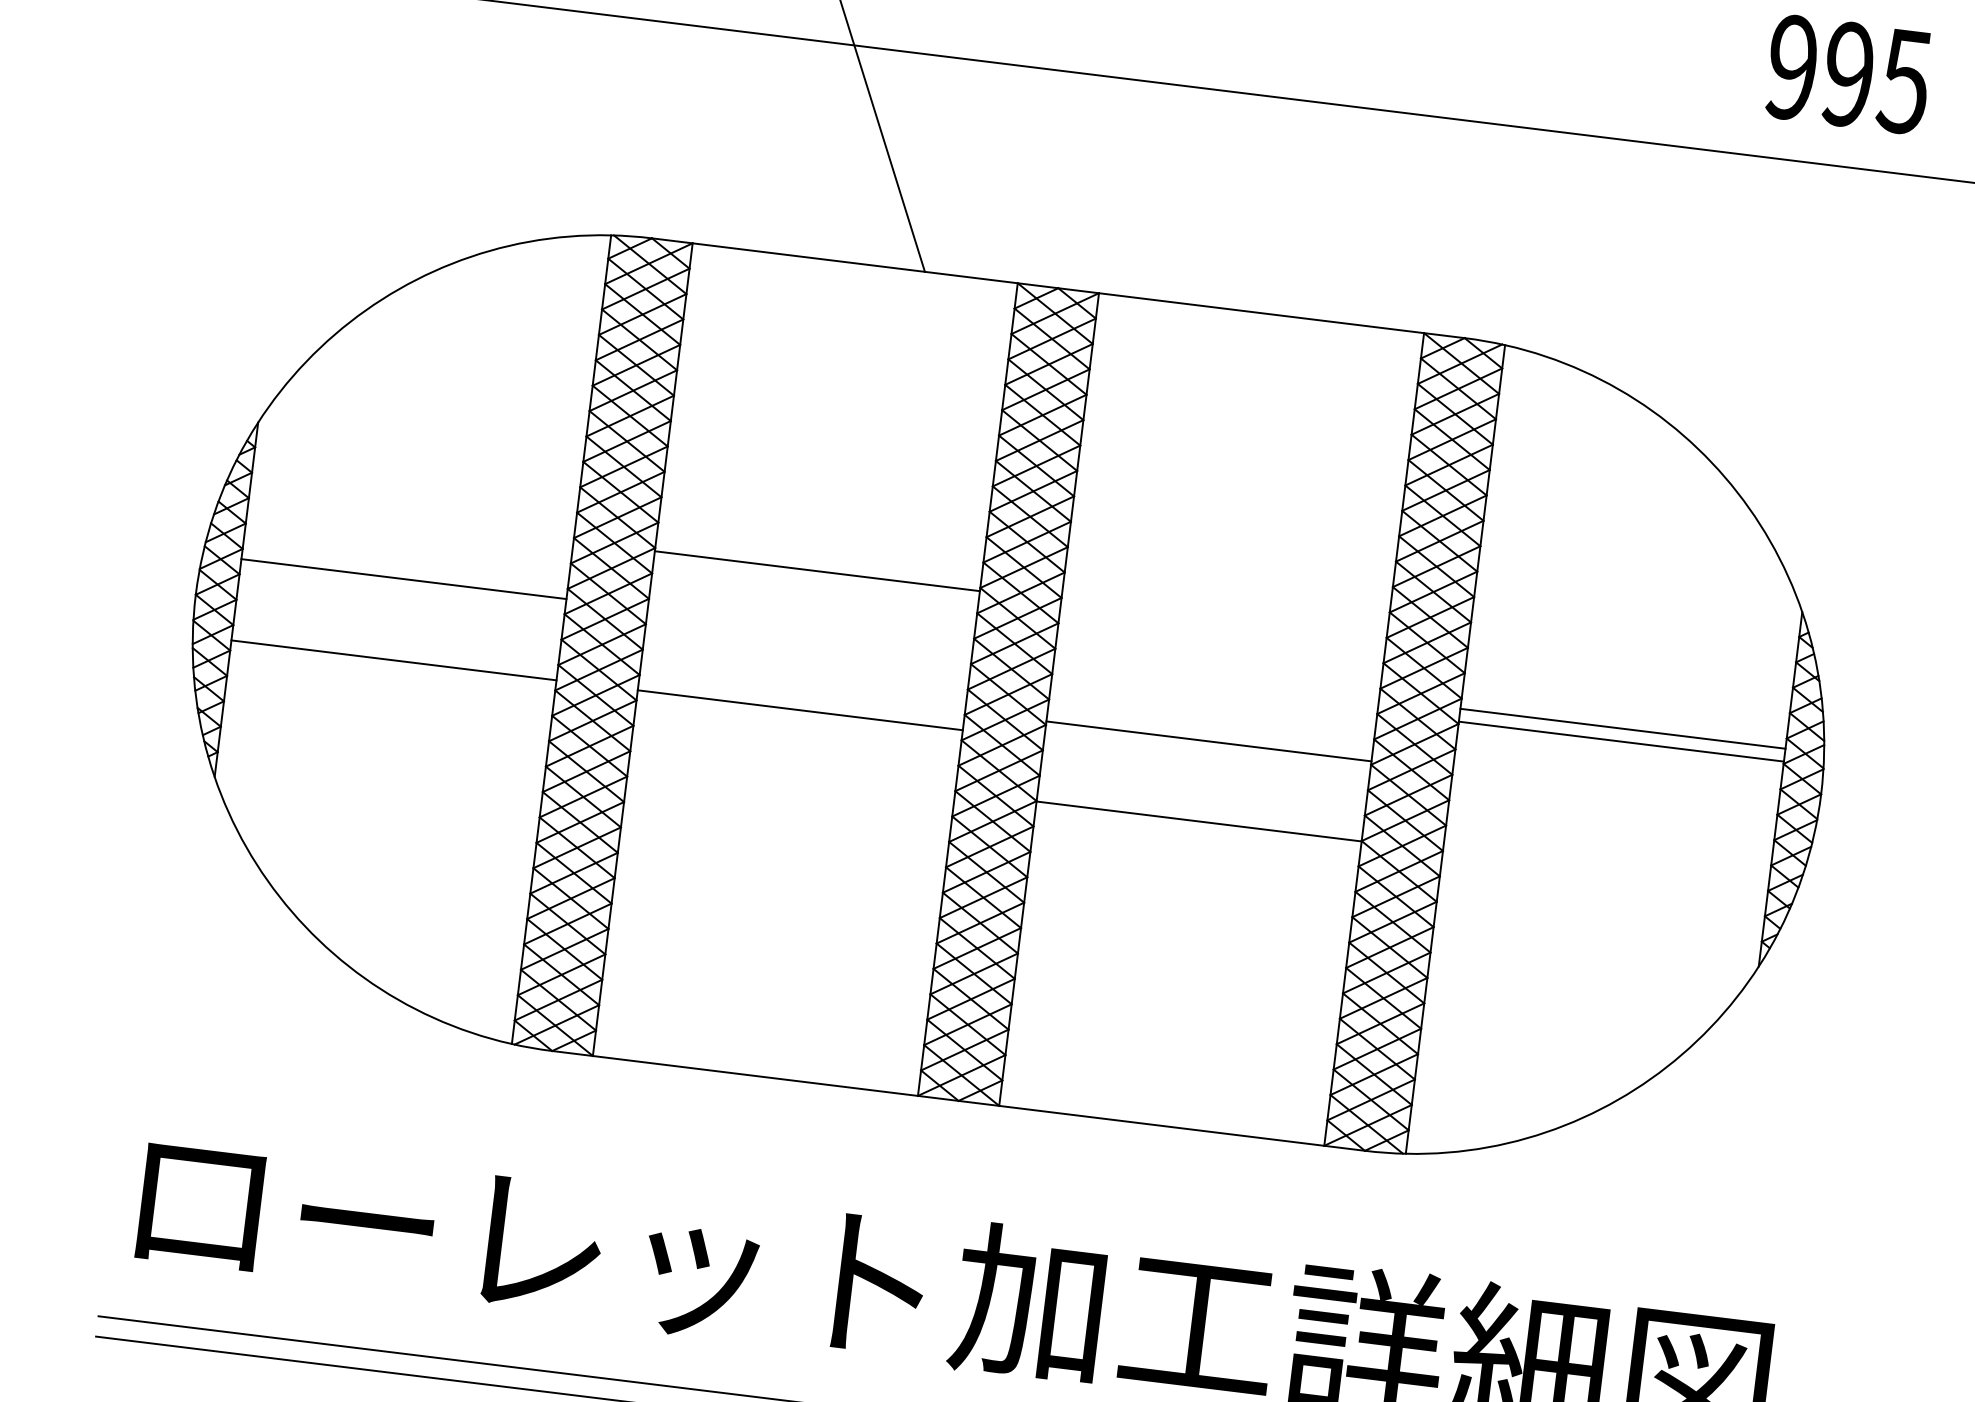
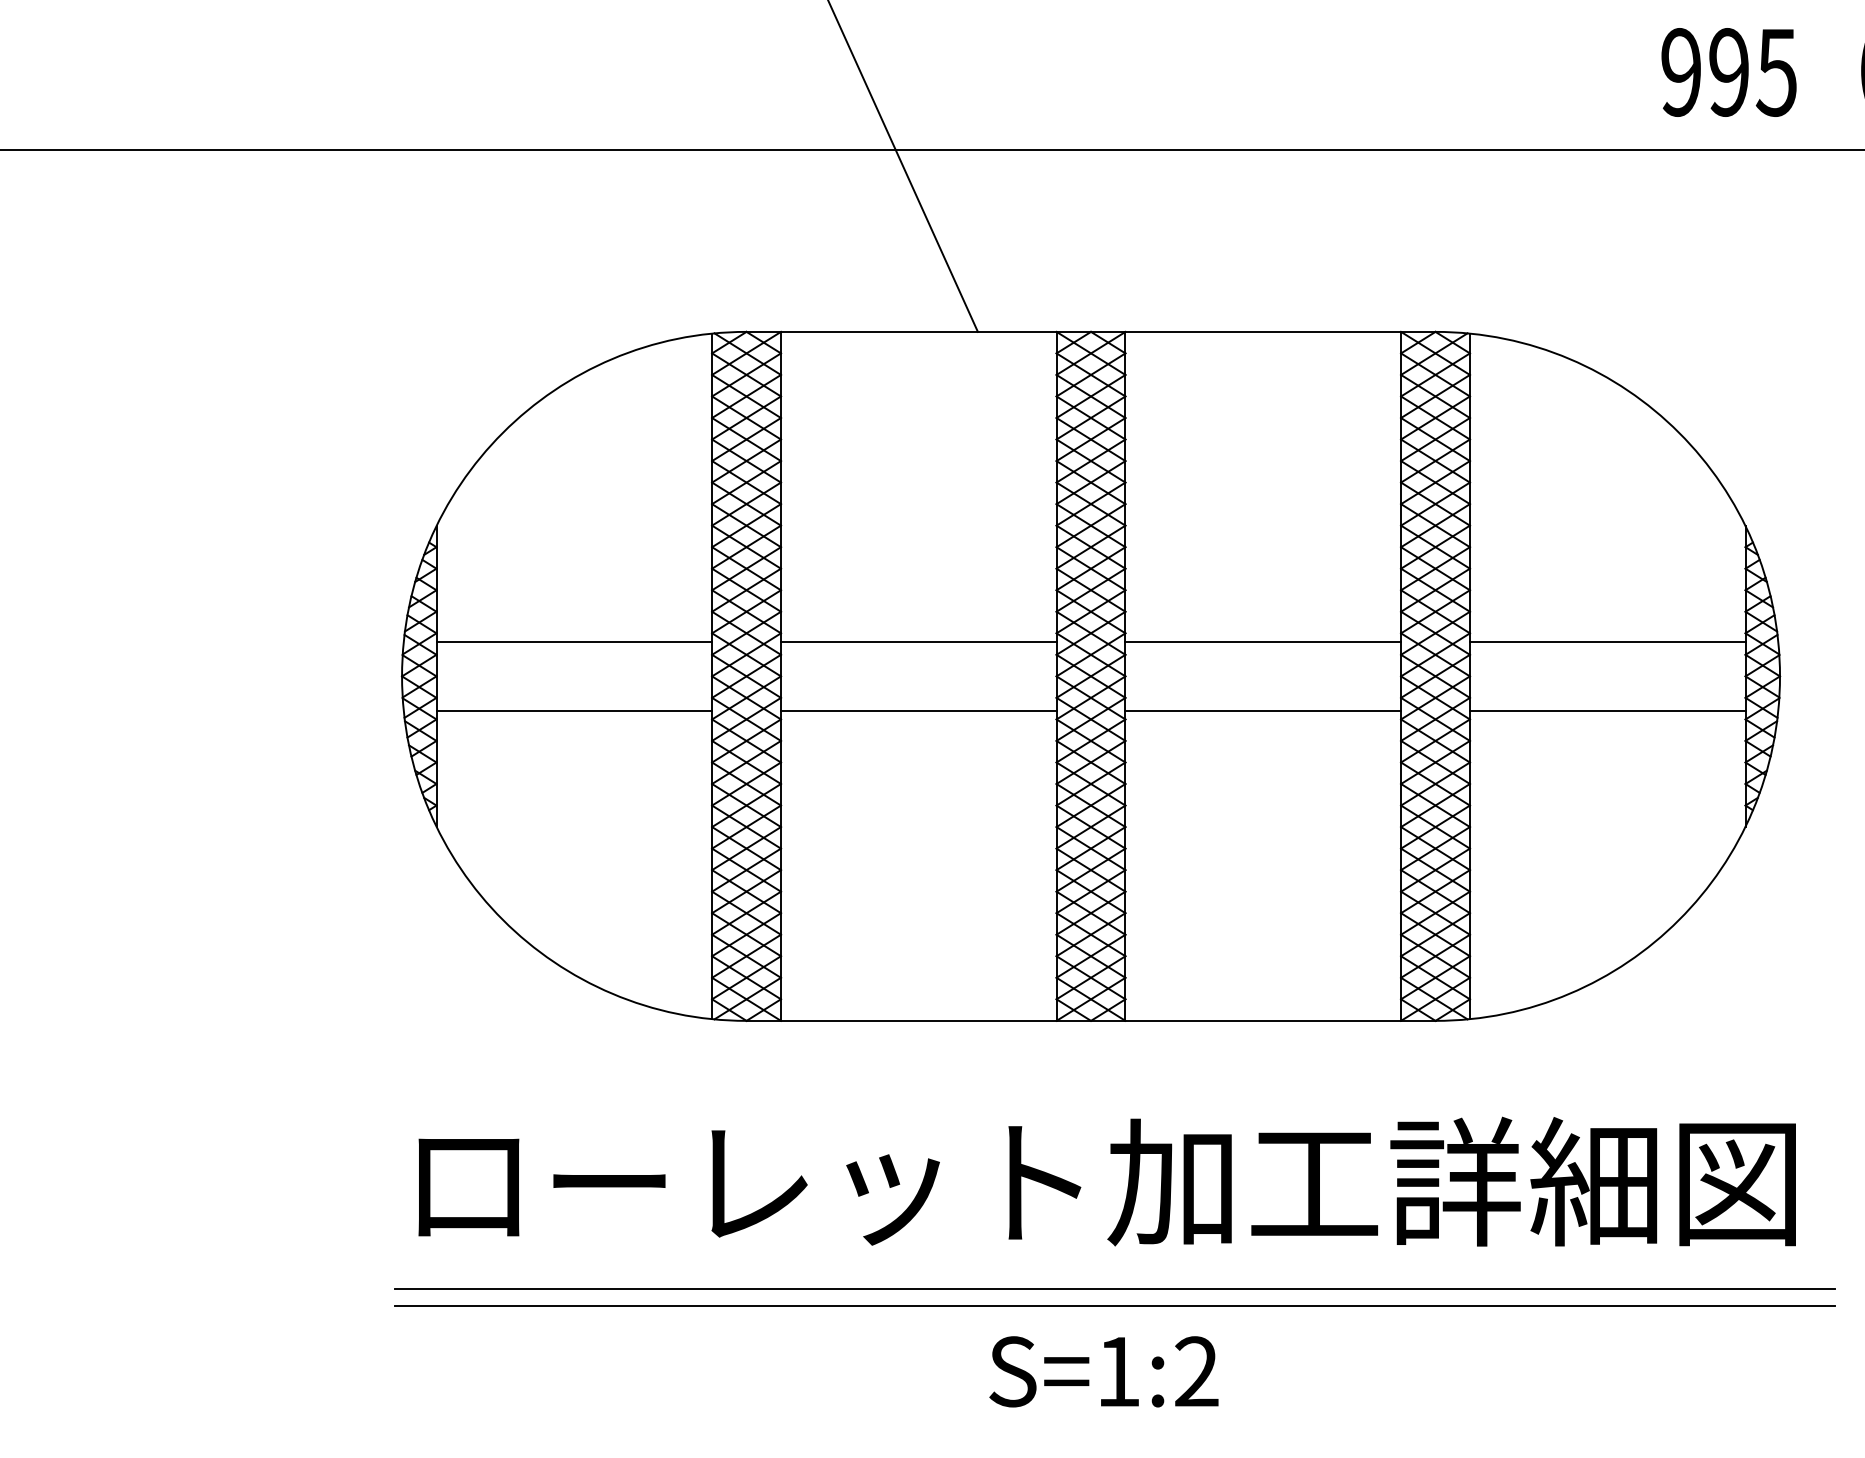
line: (817, 570) -> (918, 641), moved
line: (1209, 740) -> (1263, 641), moved
line: (1621, 741) -> (1607, 710), moved
line: (1199, 821) -> (1263, 710), moved

